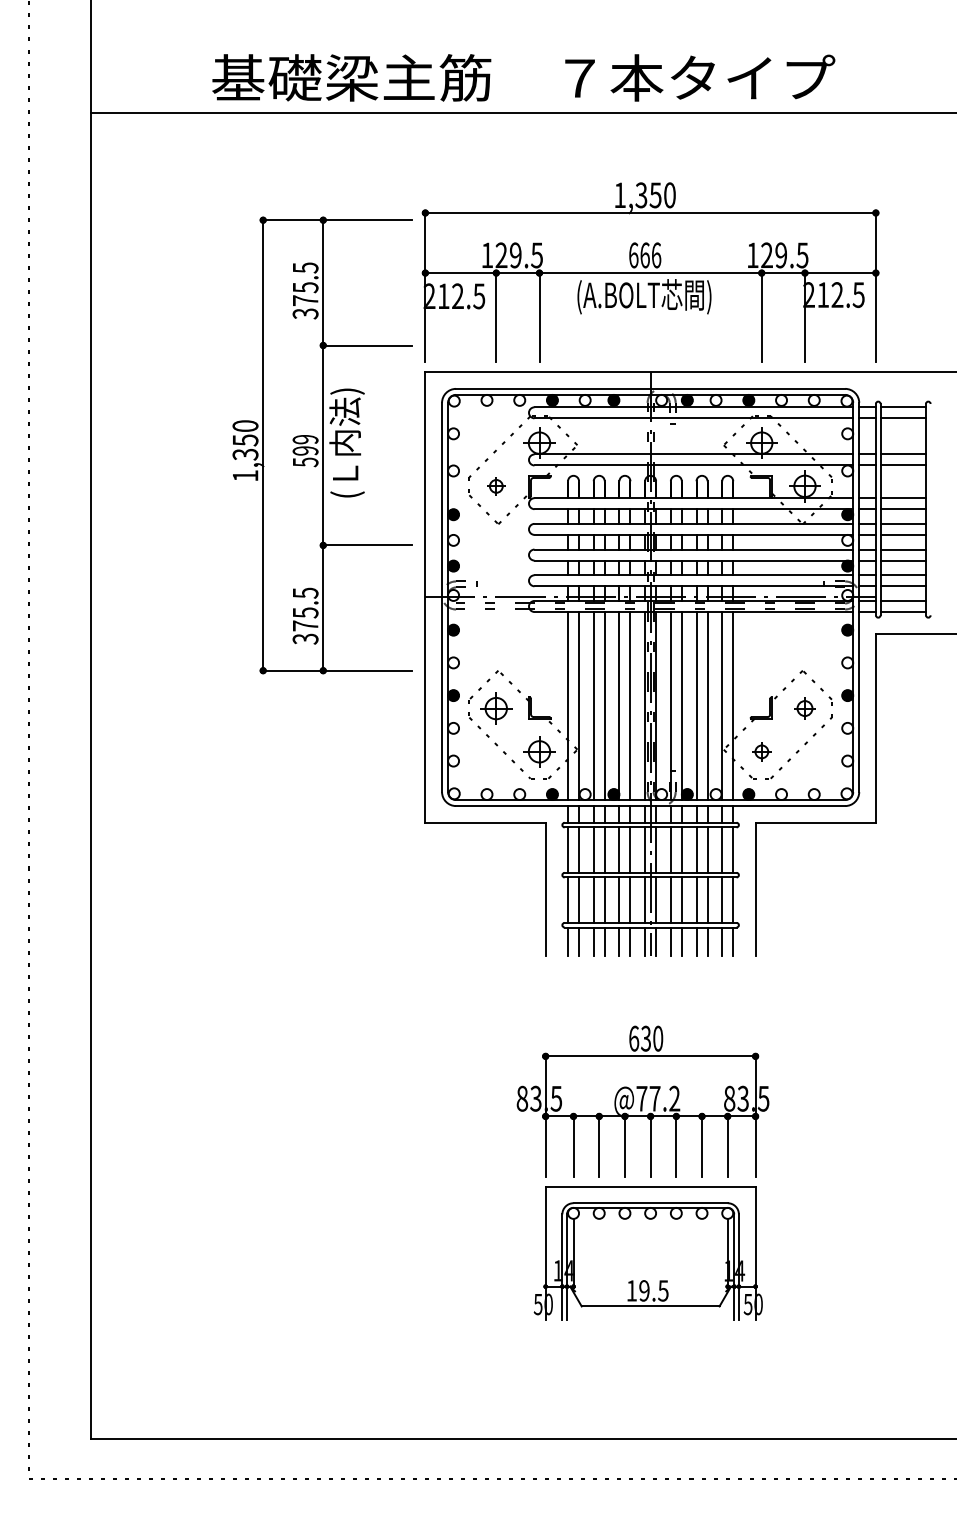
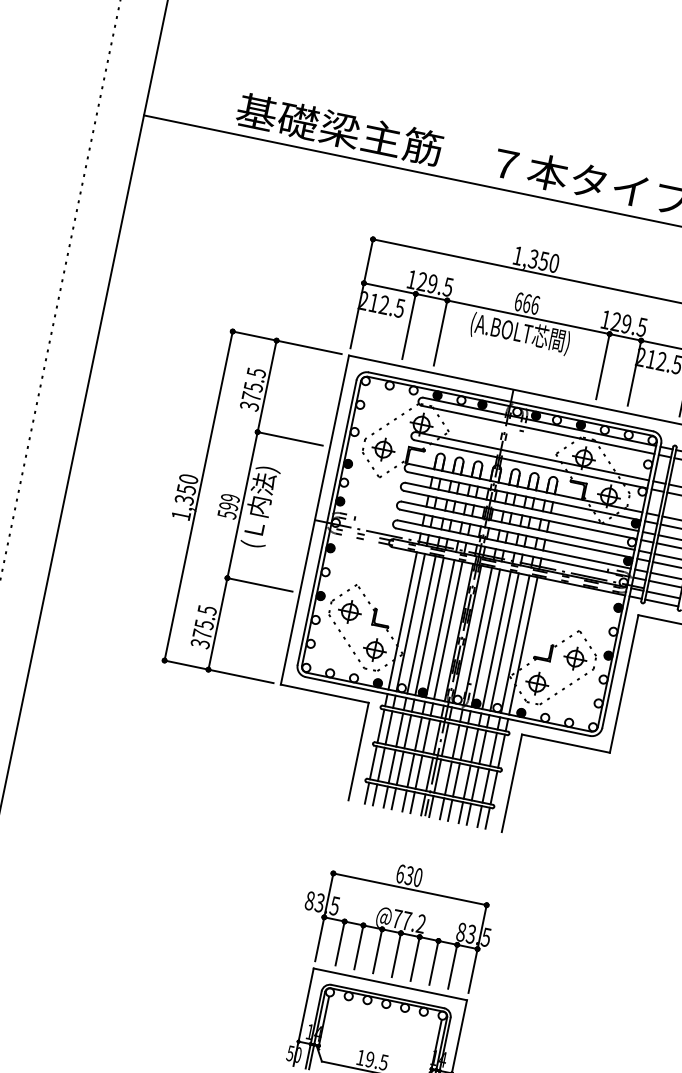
part: (322, 445) -> (241, 505), moved
part: (496, 486) -> (383, 449), size x1.67
part: (804, 708) -> (575, 658), size x1.43
part: (761, 751) -> (537, 683), size x1.67

